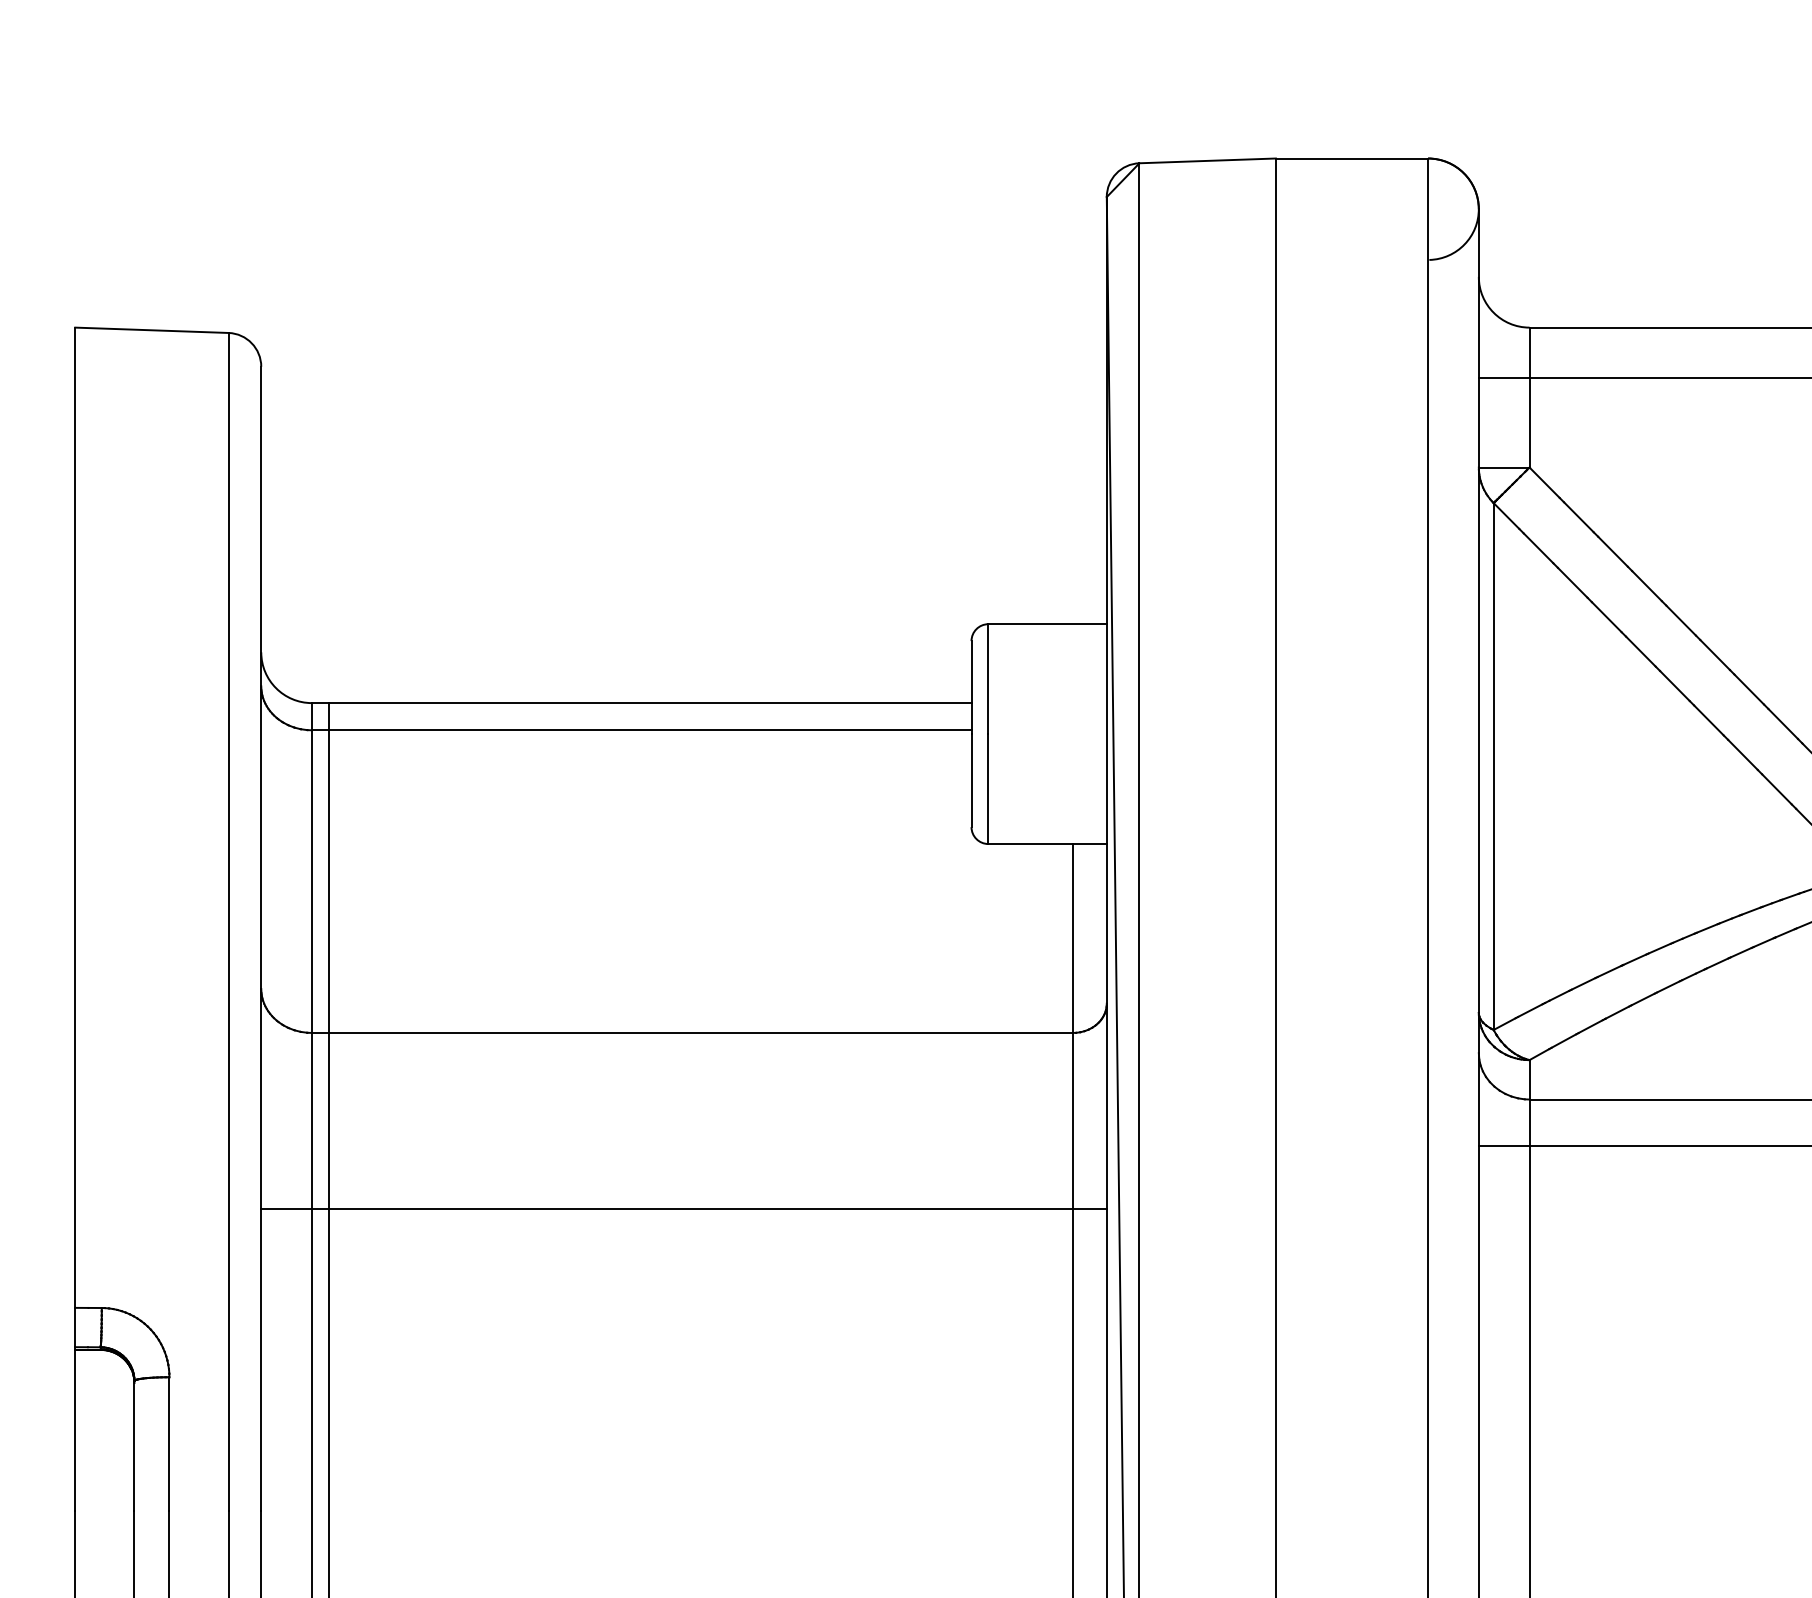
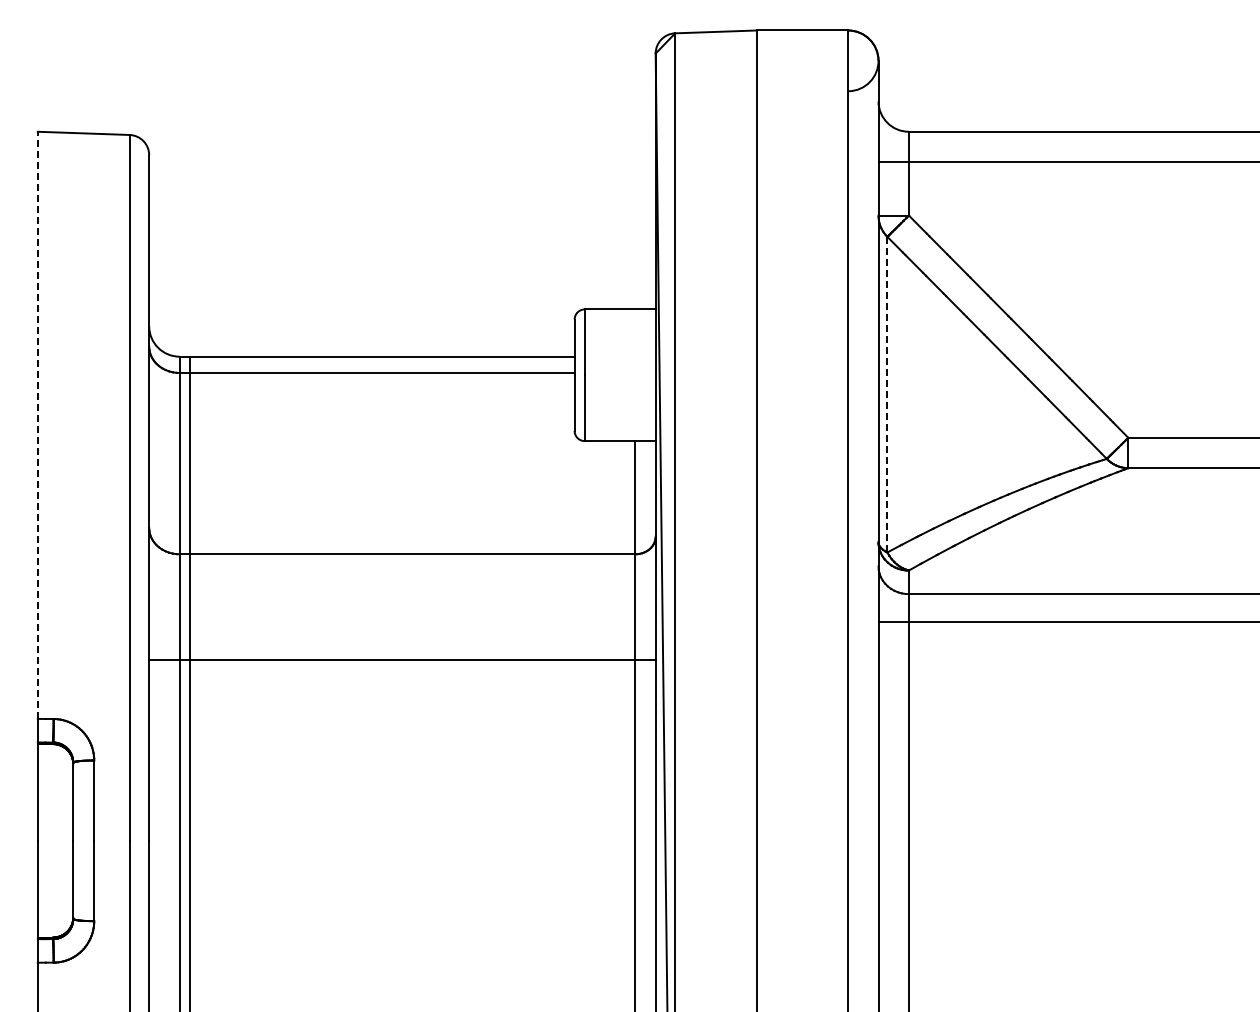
line: (1493, 766) -> (887, 394), solid -> dashed
line: (74, 817) -> (37, 425), solid -> dashed

